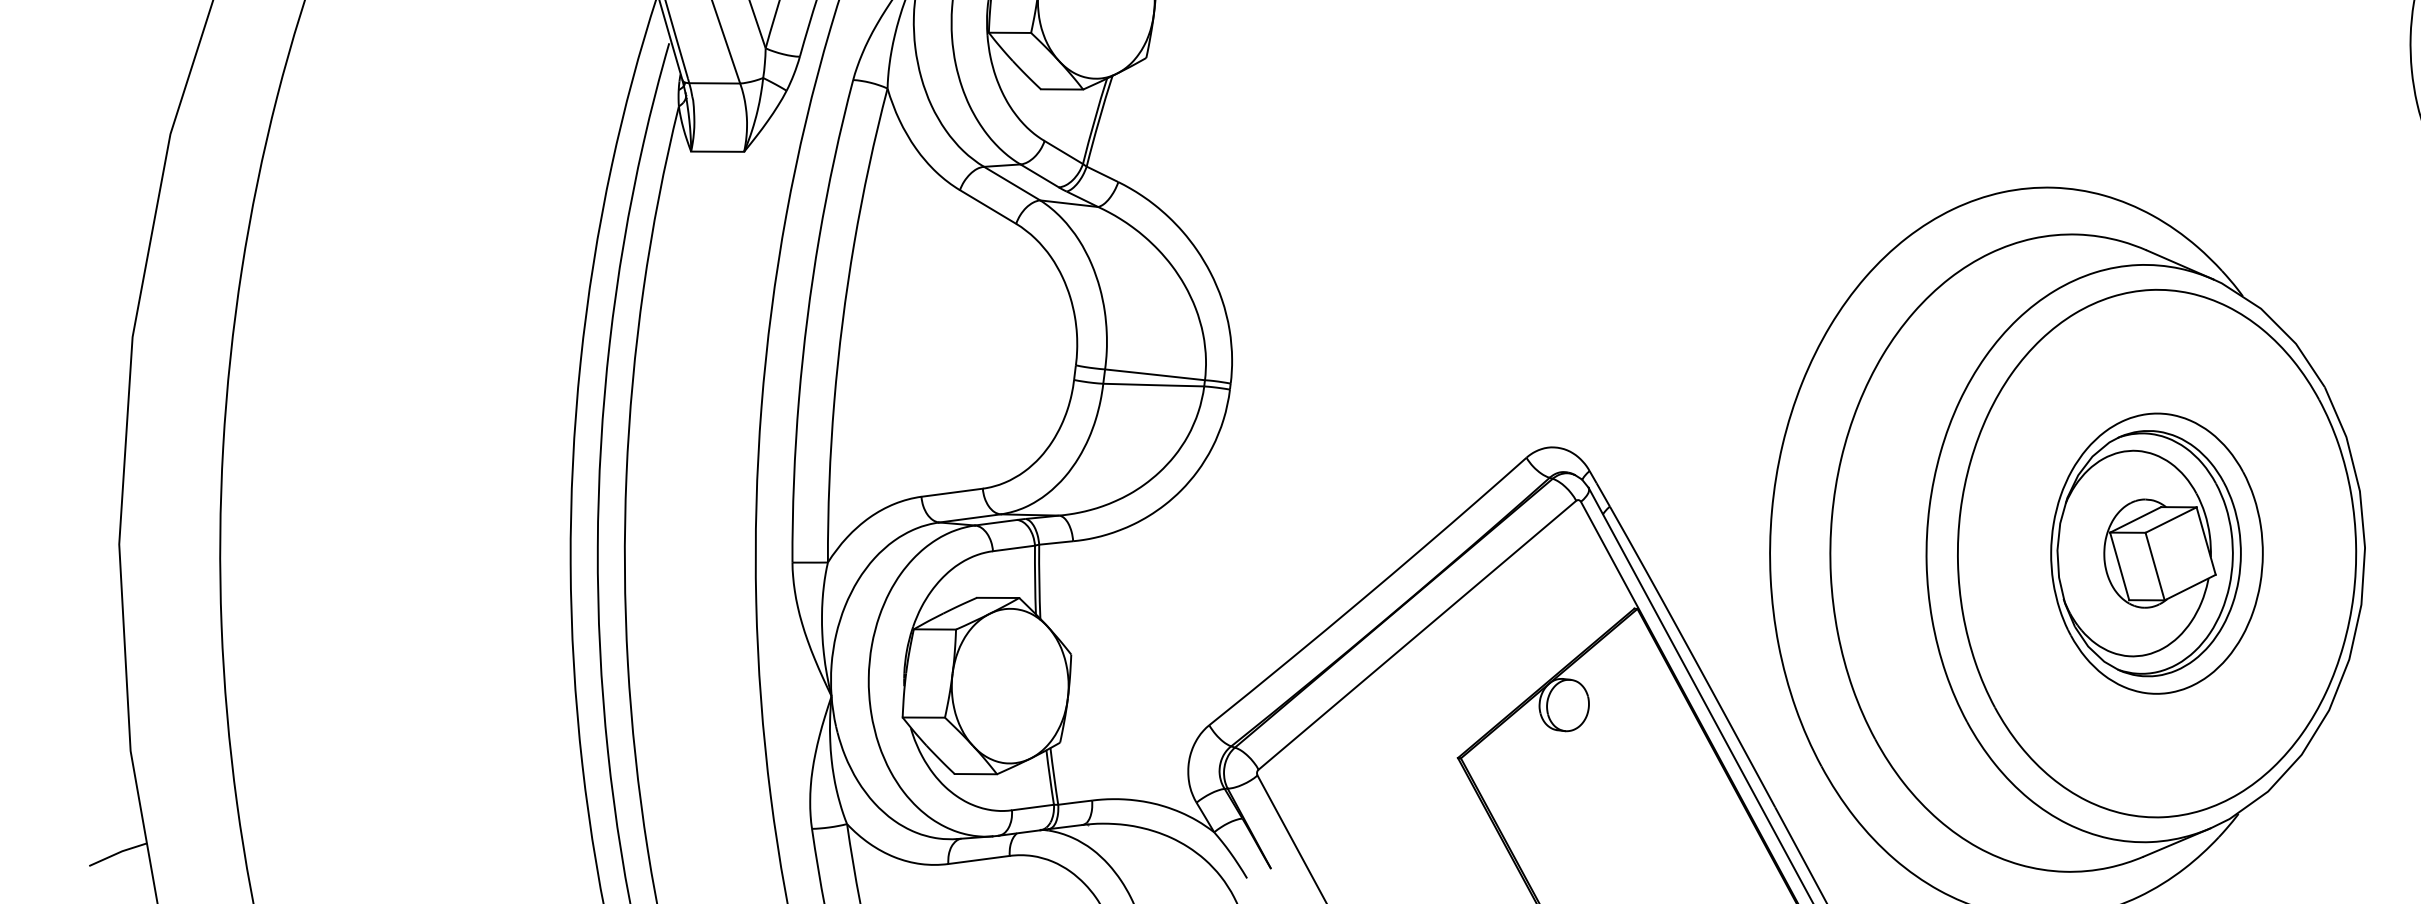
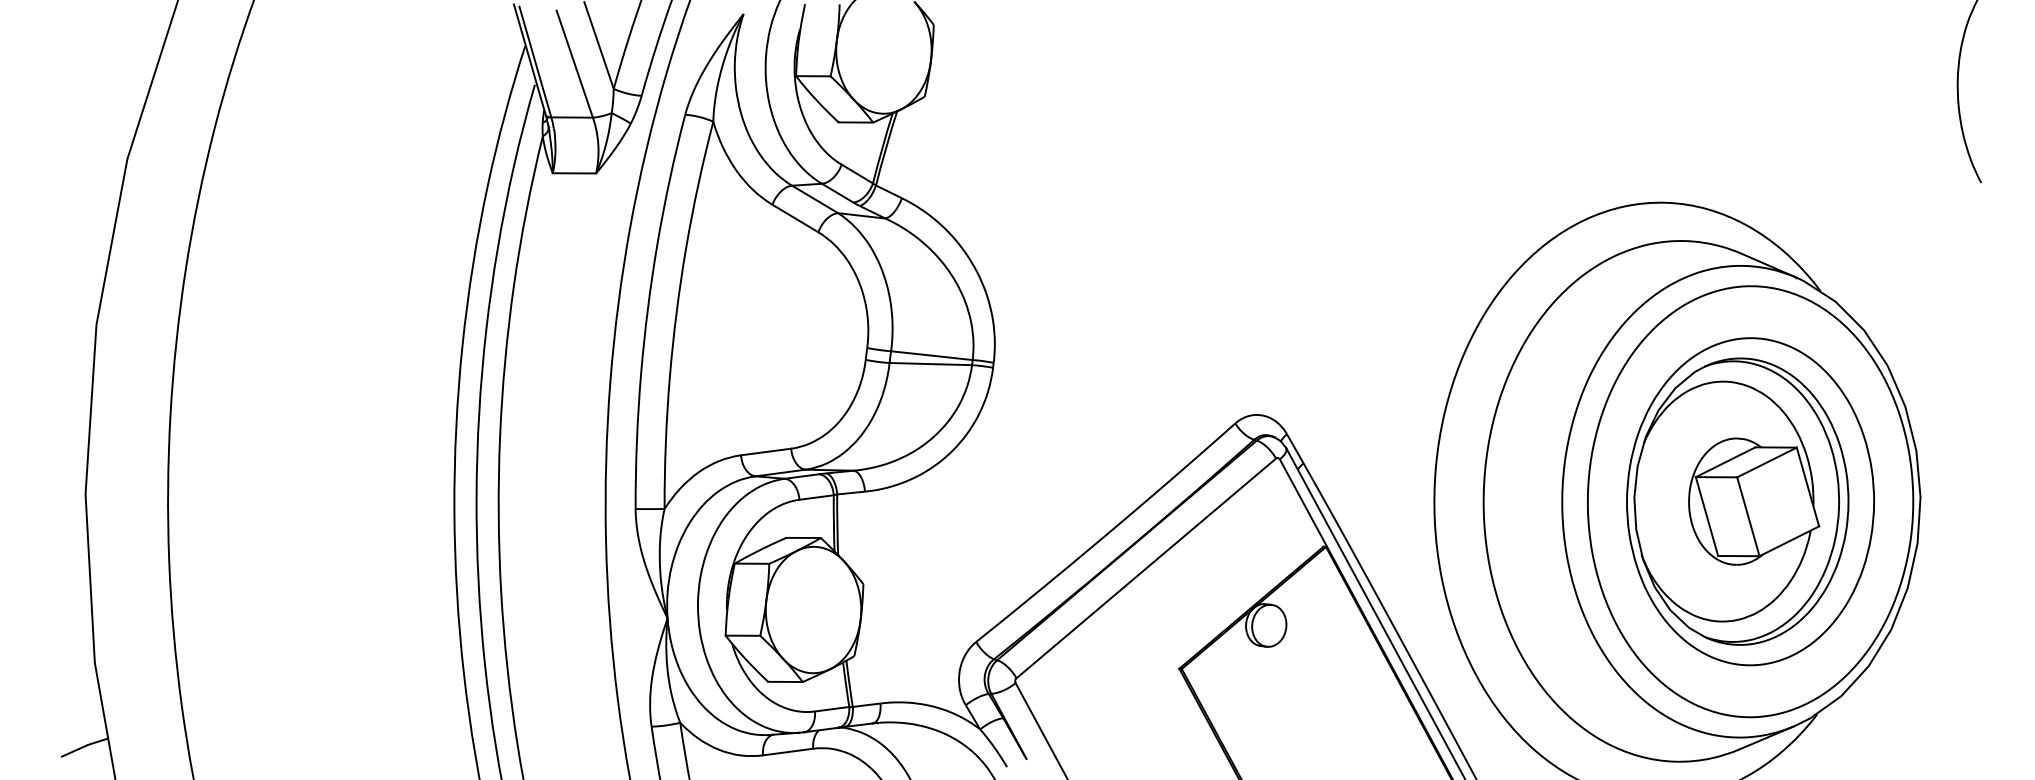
part: (2156, 553) -> (1750, 501), size x1.43

